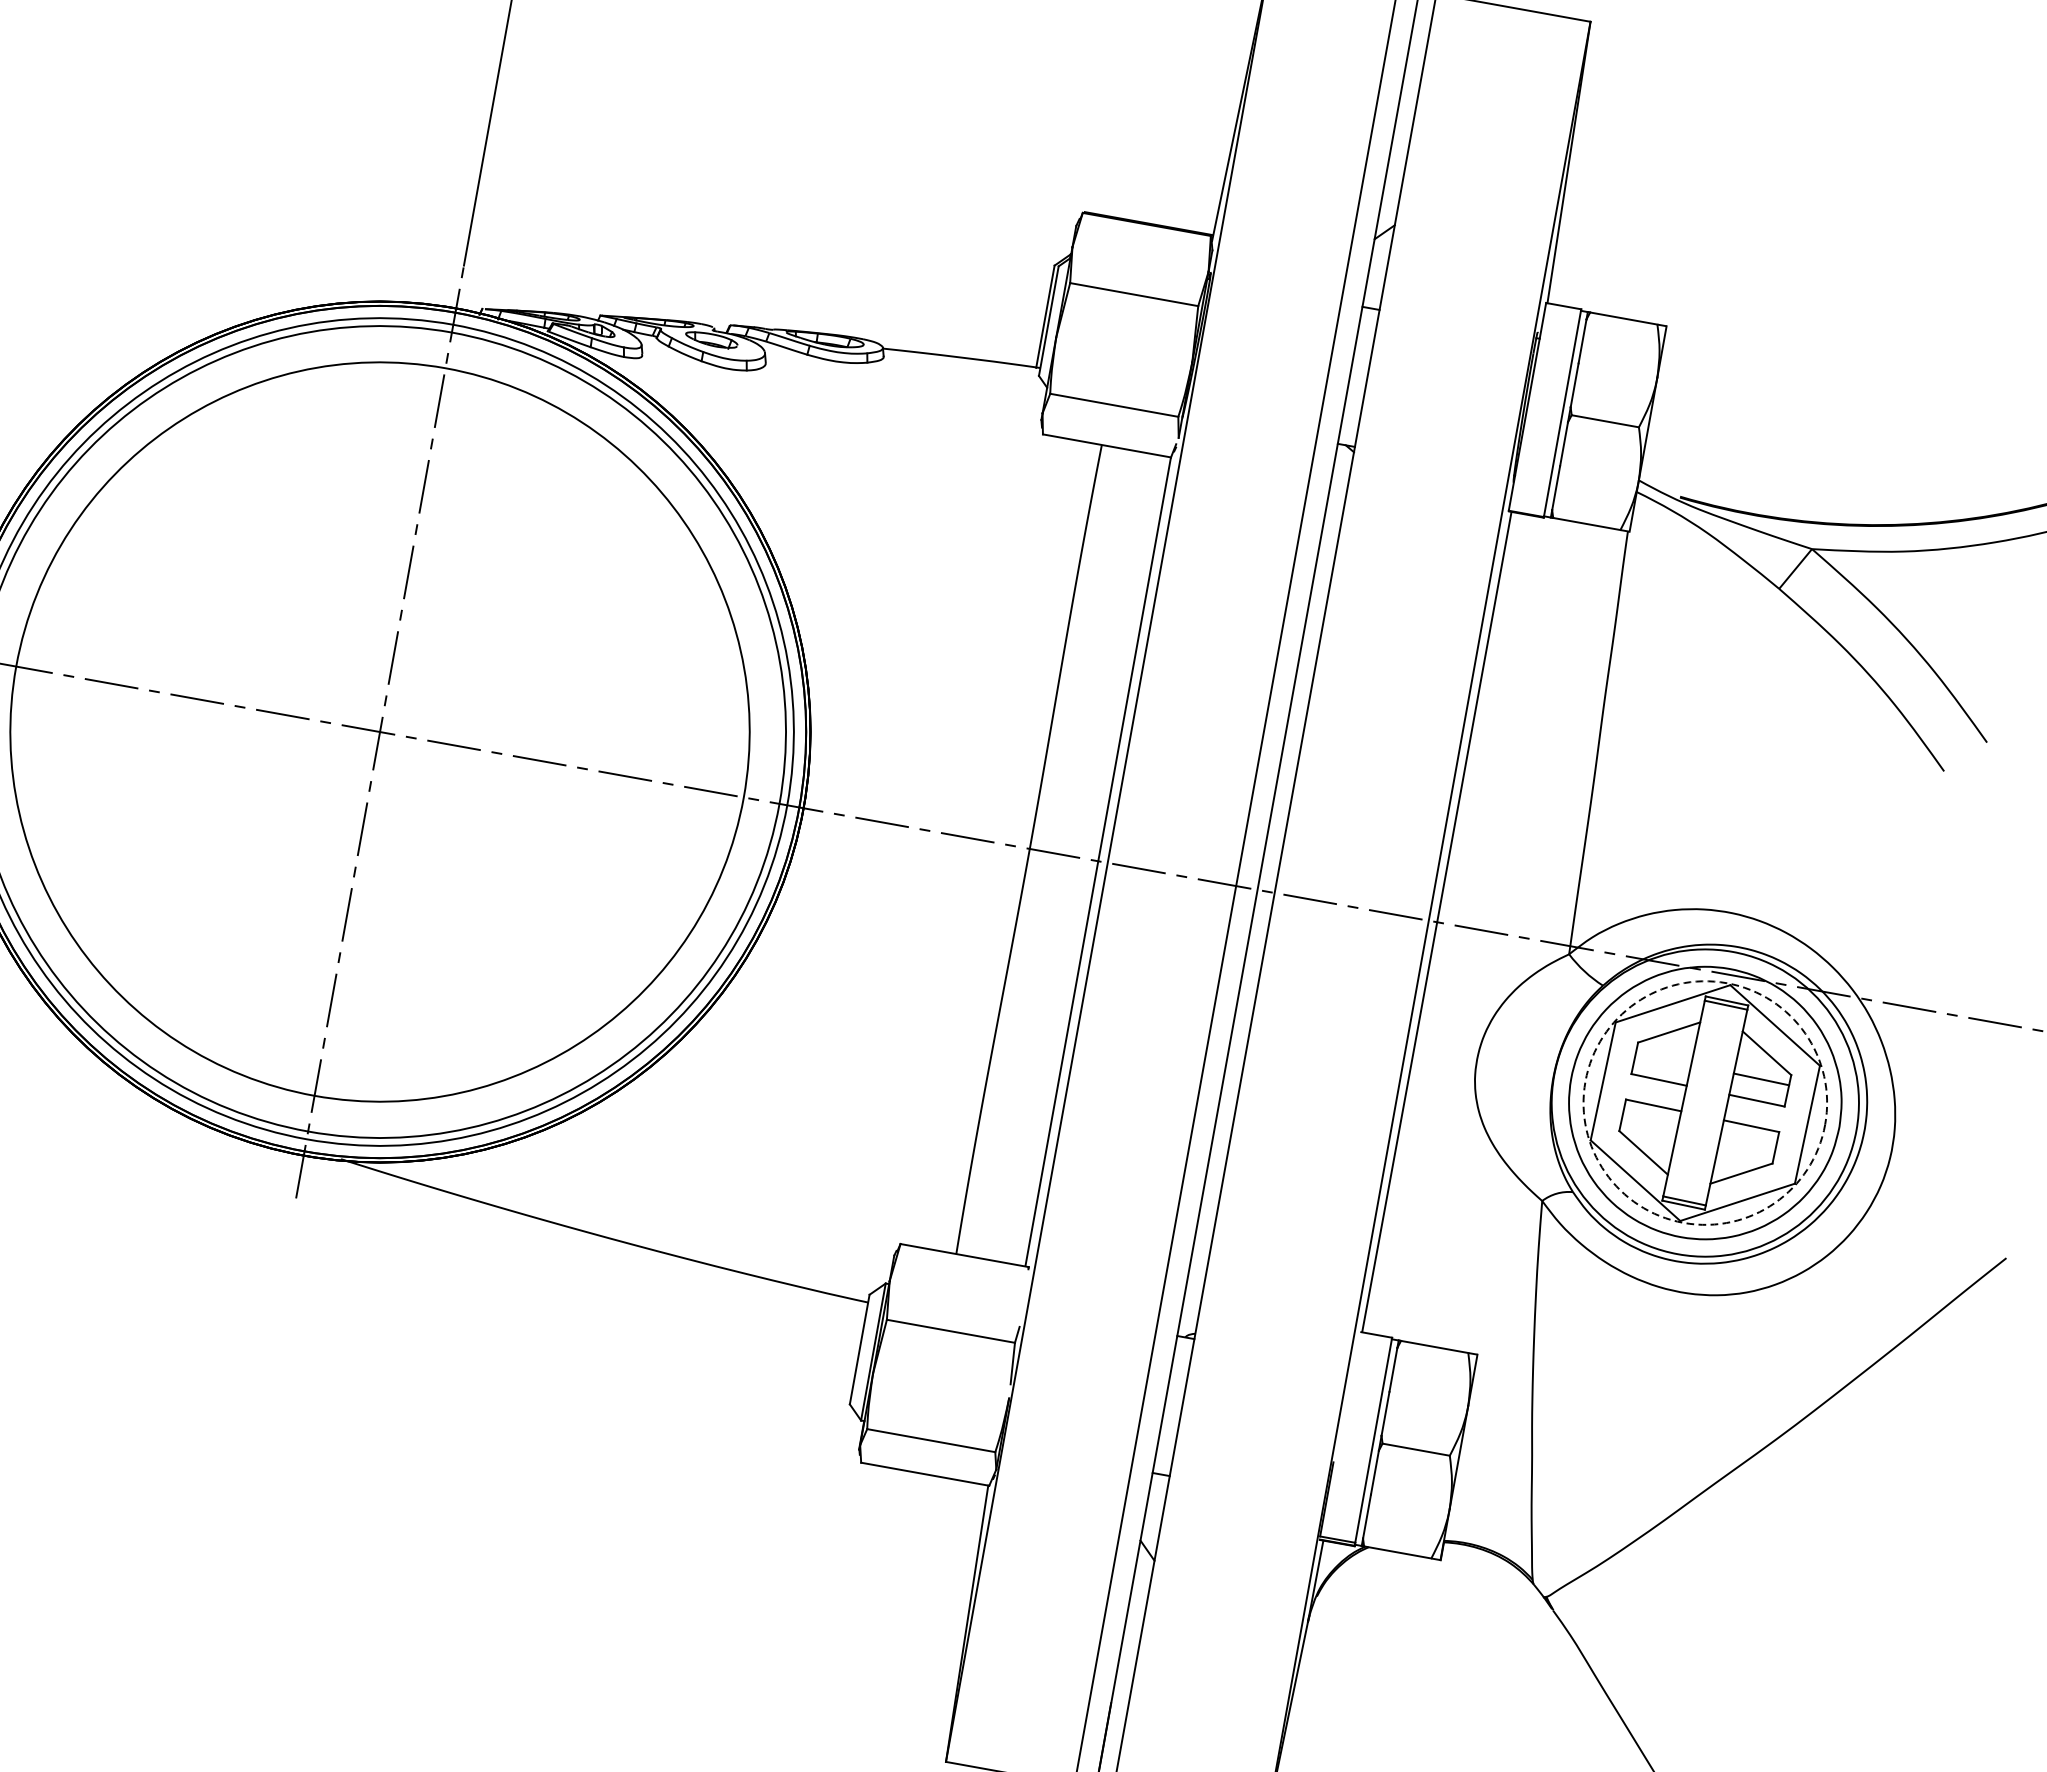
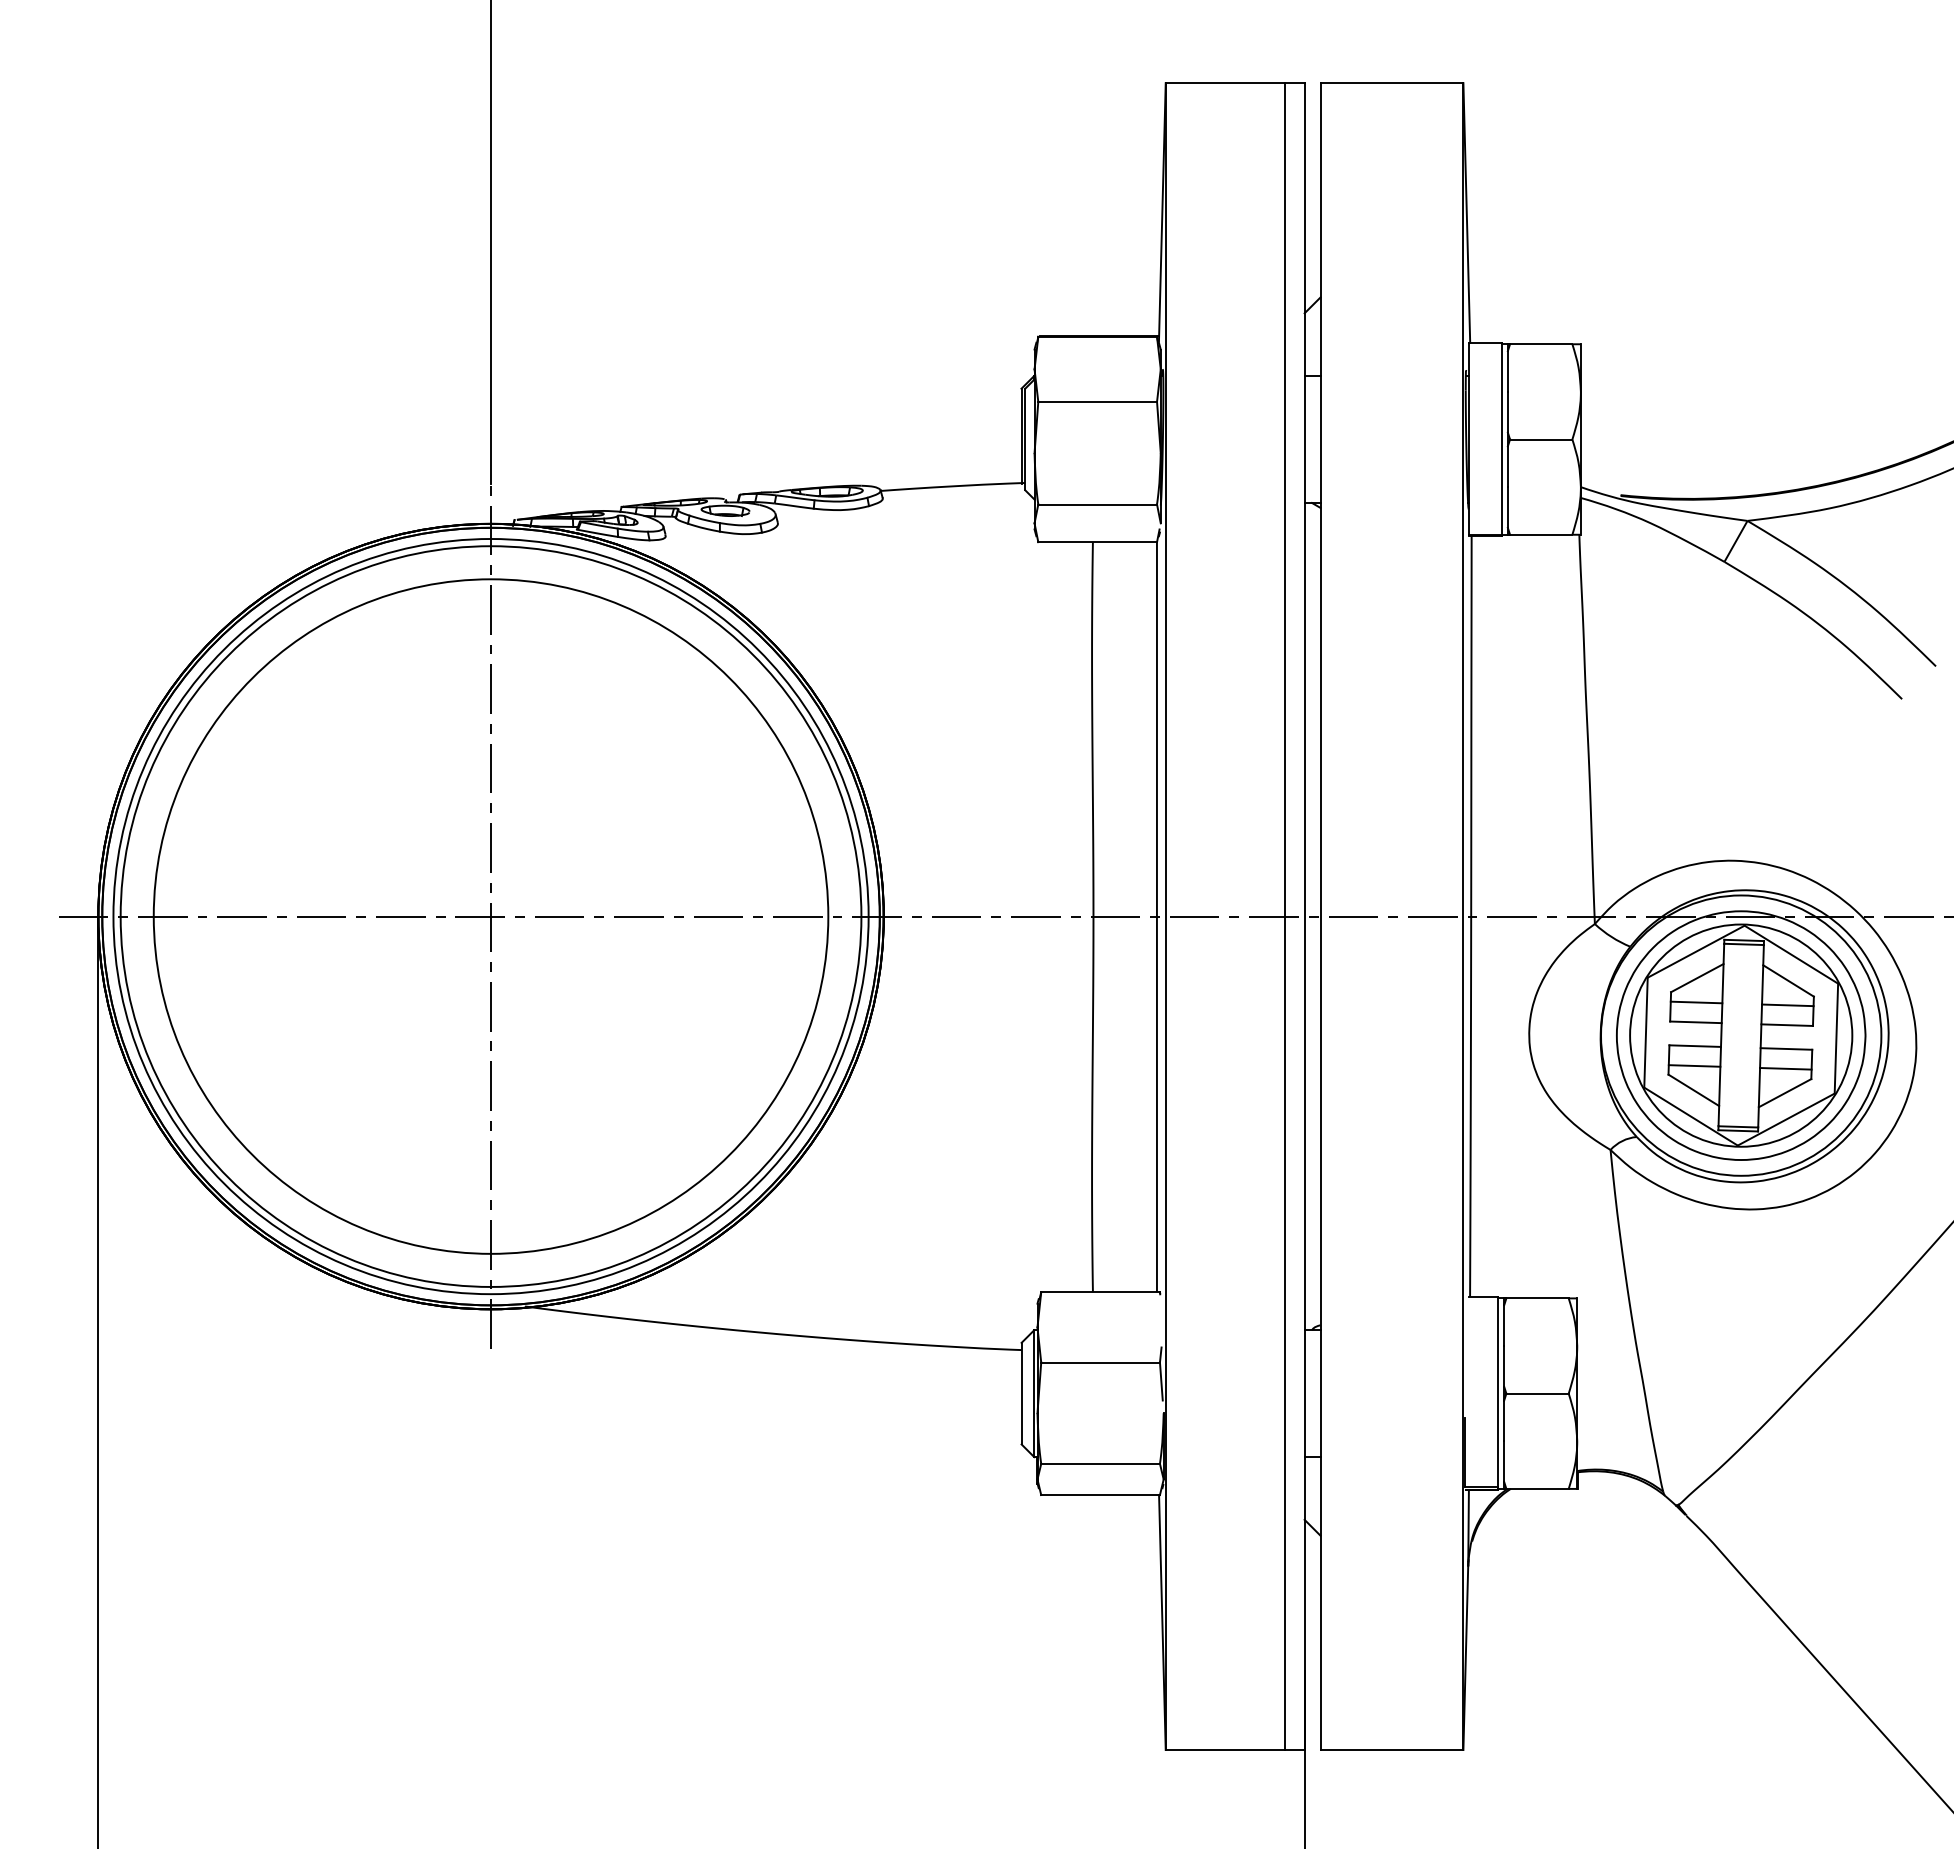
line: (1663, 1058) -> (1696, 1002), added
circle: (1705, 1102) -> (1741, 1035), dashed -> solid
line: (1649, 1126) -> (1694, 1065), added
line: (1746, 1147) -> (1785, 1068), added

